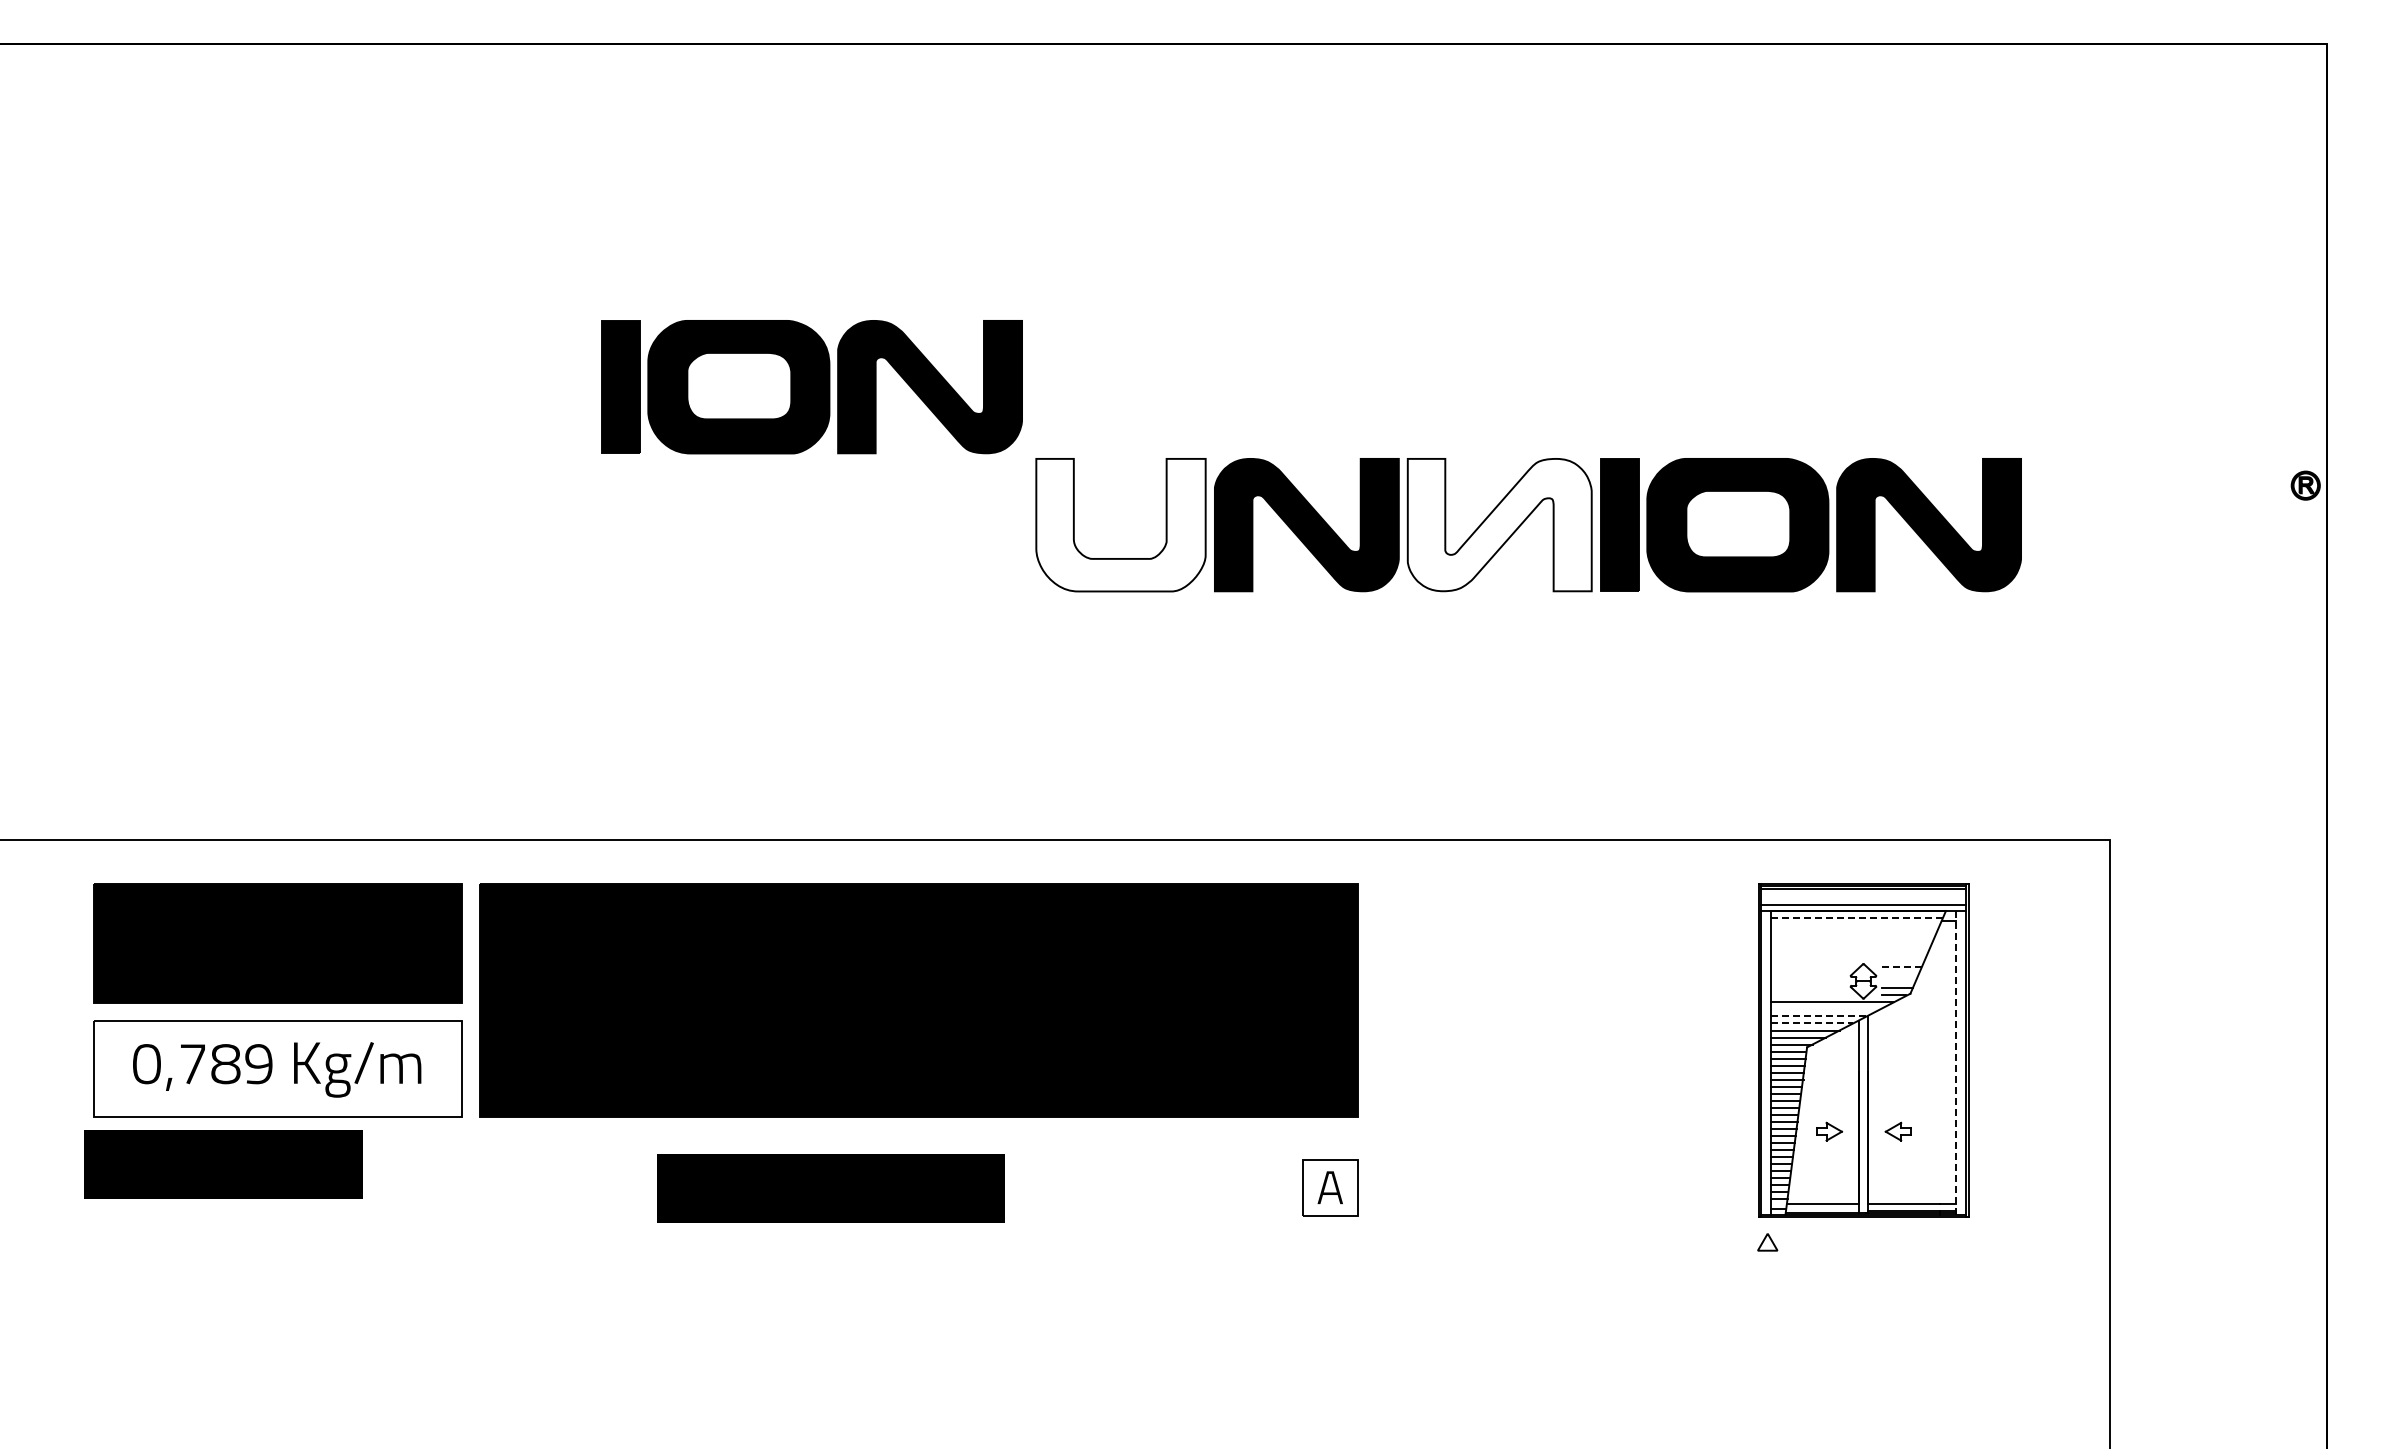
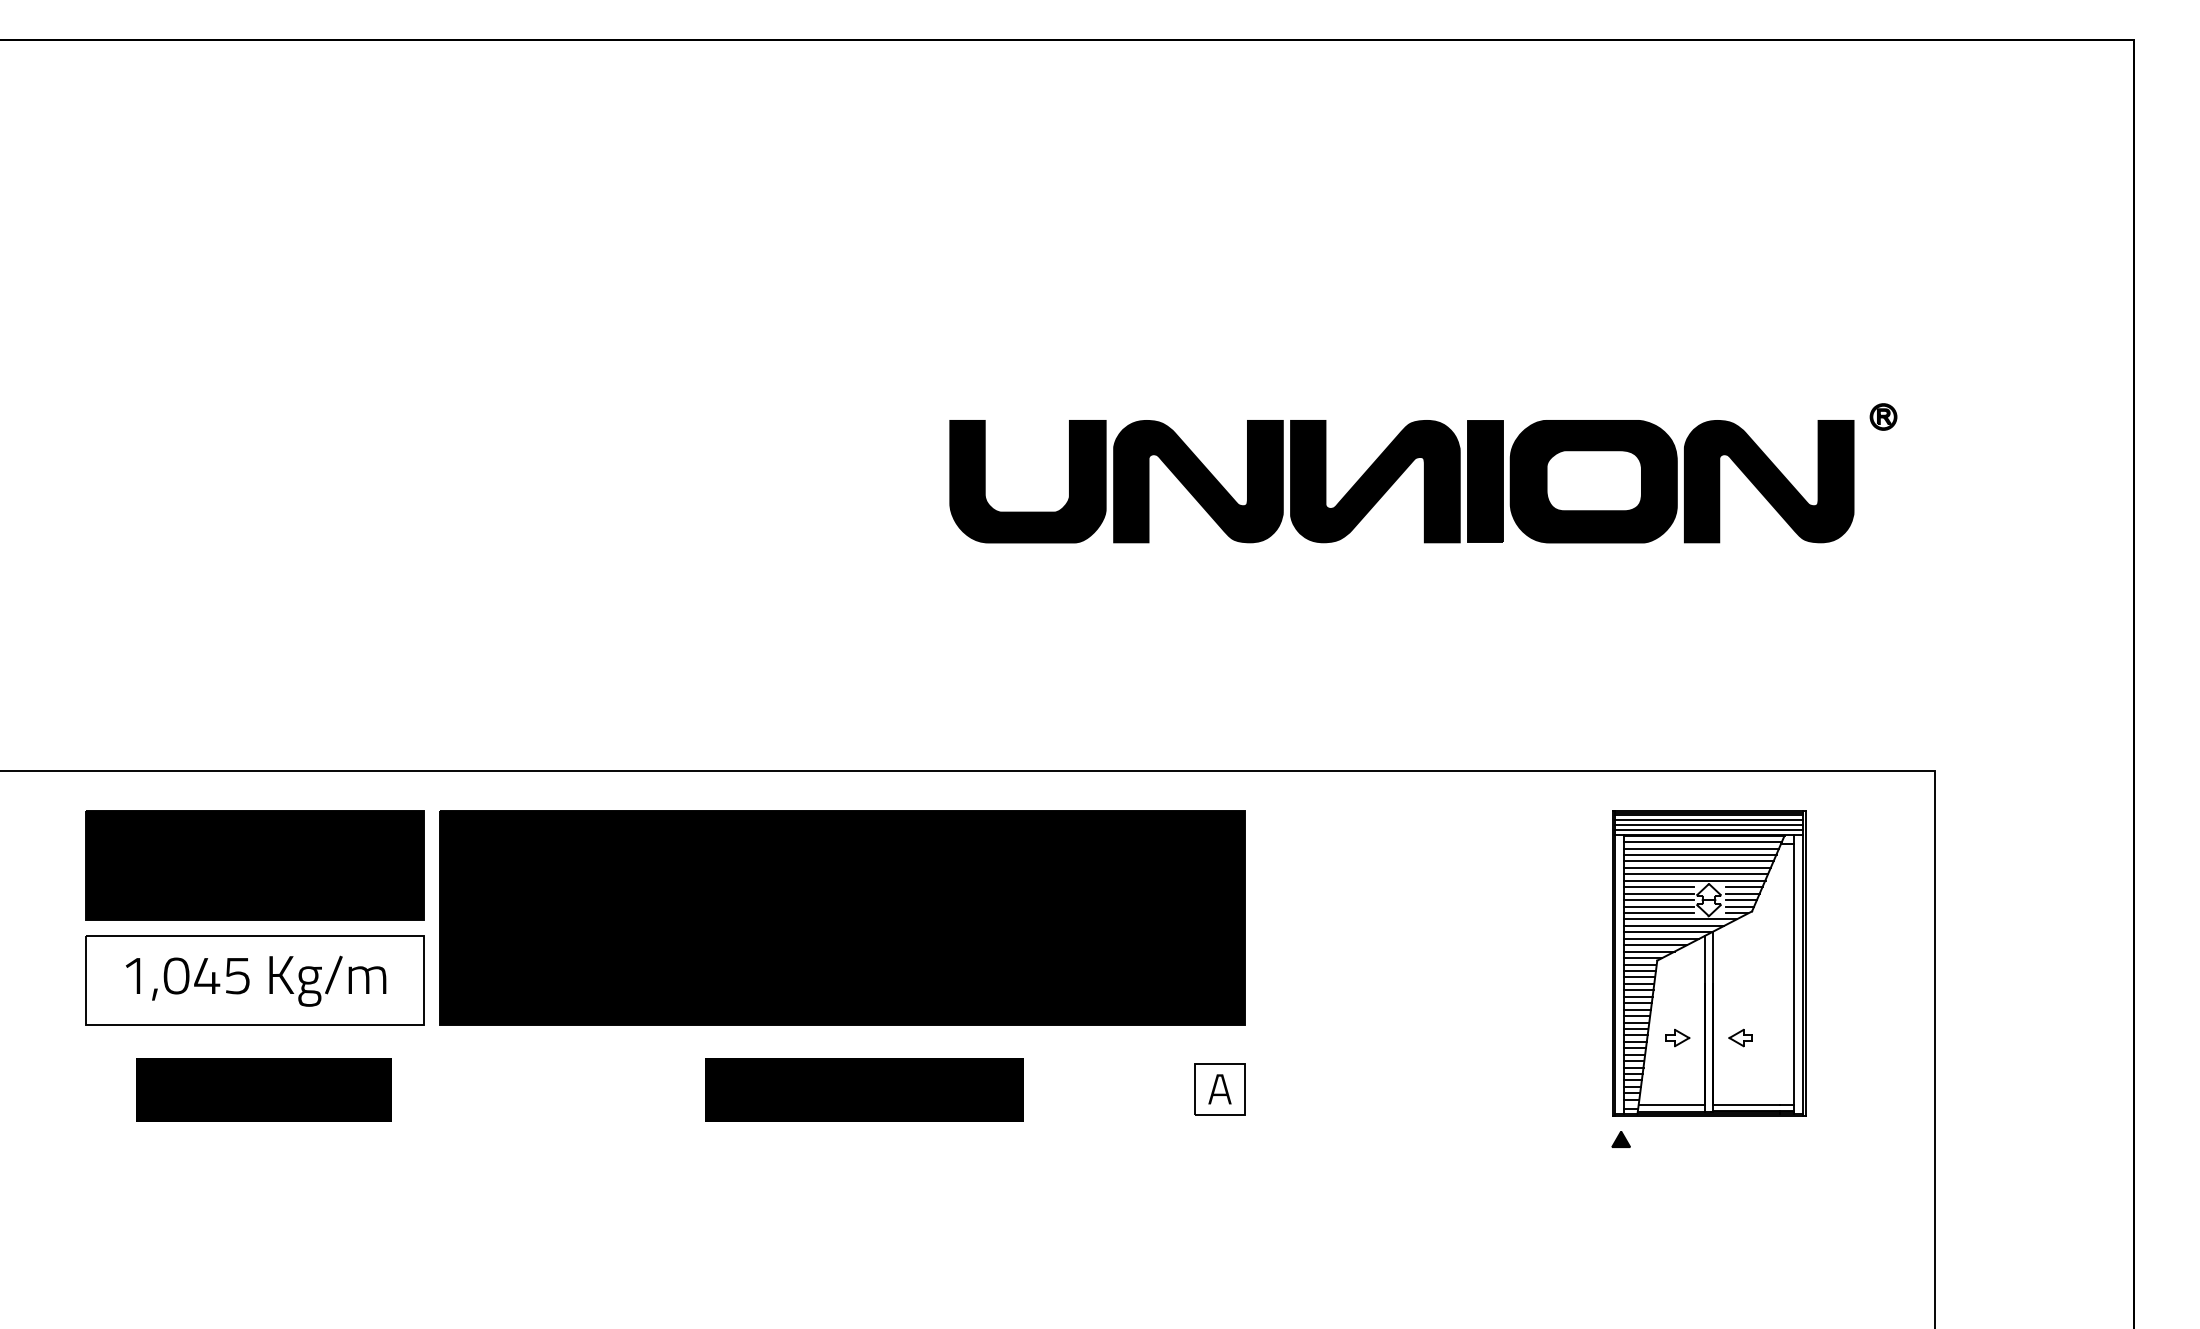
part: (811, 387) -> (744, 355), removed
part: (2305, 485) -> (1883, 416), moved
fill: (1120, 524) -> (1027, 481), added
fill: (1499, 524) -> (1375, 481), added
line: (1863, 894) -> (1709, 820), added
line: (1863, 899) -> (1709, 825), added
line: (1857, 918) -> (1703, 842), dashed -> solid
line: (1855, 925) -> (1701, 848), added
line: (1854, 932) -> (1700, 855), added
line: (1852, 939) -> (1698, 861), added
line: (1851, 946) -> (1698, 868), added
line: (1849, 953) -> (1696, 874), added
line: (1848, 960) -> (1695, 880), added
line: (1809, 967) -> (1659, 887), added
line: (1902, 967) -> (1744, 887), dashed -> solid
line: (1809, 974) -> (1659, 893), added
line: (1900, 974) -> (1742, 893), added
line: (1809, 981) -> (1659, 900), added
line: (1898, 981) -> (1741, 900), added
line: (1809, 988) -> (1659, 906), added
line: (1809, 995) -> (1659, 913), added
line: (1825, 1009) -> (1674, 925), added
line: (1819, 1016) -> (1668, 932), dashed -> solid
line: (1812, 1023) -> (1662, 938), dashed -> solid
line: (1956, 1062) -> (1794, 974), dashed -> solid
text: (202, 1064) -> (185, 976), 0,789 -> 1,045
text: (223, 1164) -> (264, 1090), moved
text: (830, 1188) -> (864, 1090), moved
fill: (1767, 1241) -> (1620, 1138), added

